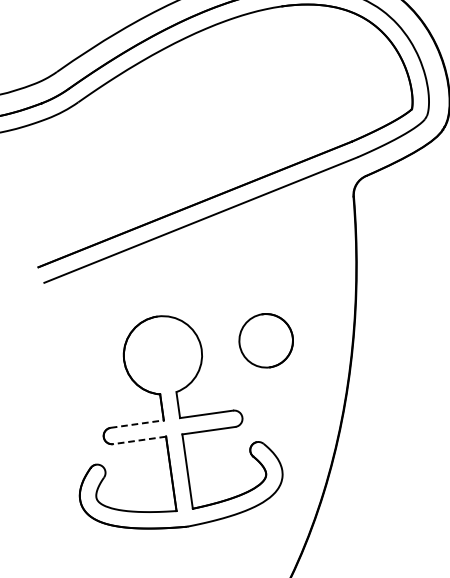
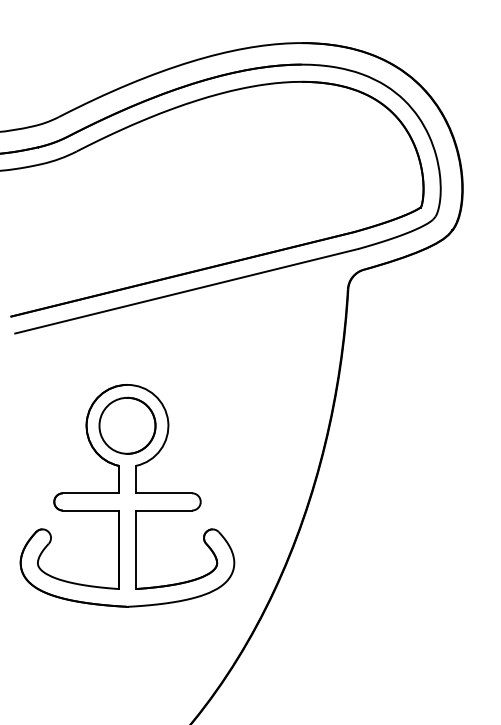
part: (266, 340) -> (127, 425), moved
line: (137, 424) -> (91, 493), dashed -> solid
line: (139, 440) -> (90, 510), dashed -> solid

